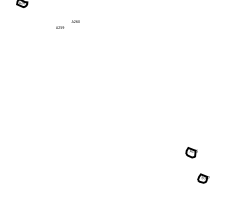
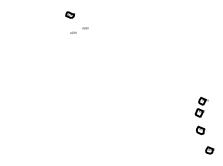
text: (68, 24) -> (79, 30), moved
part: (192, 122) -> (201, 107), added

